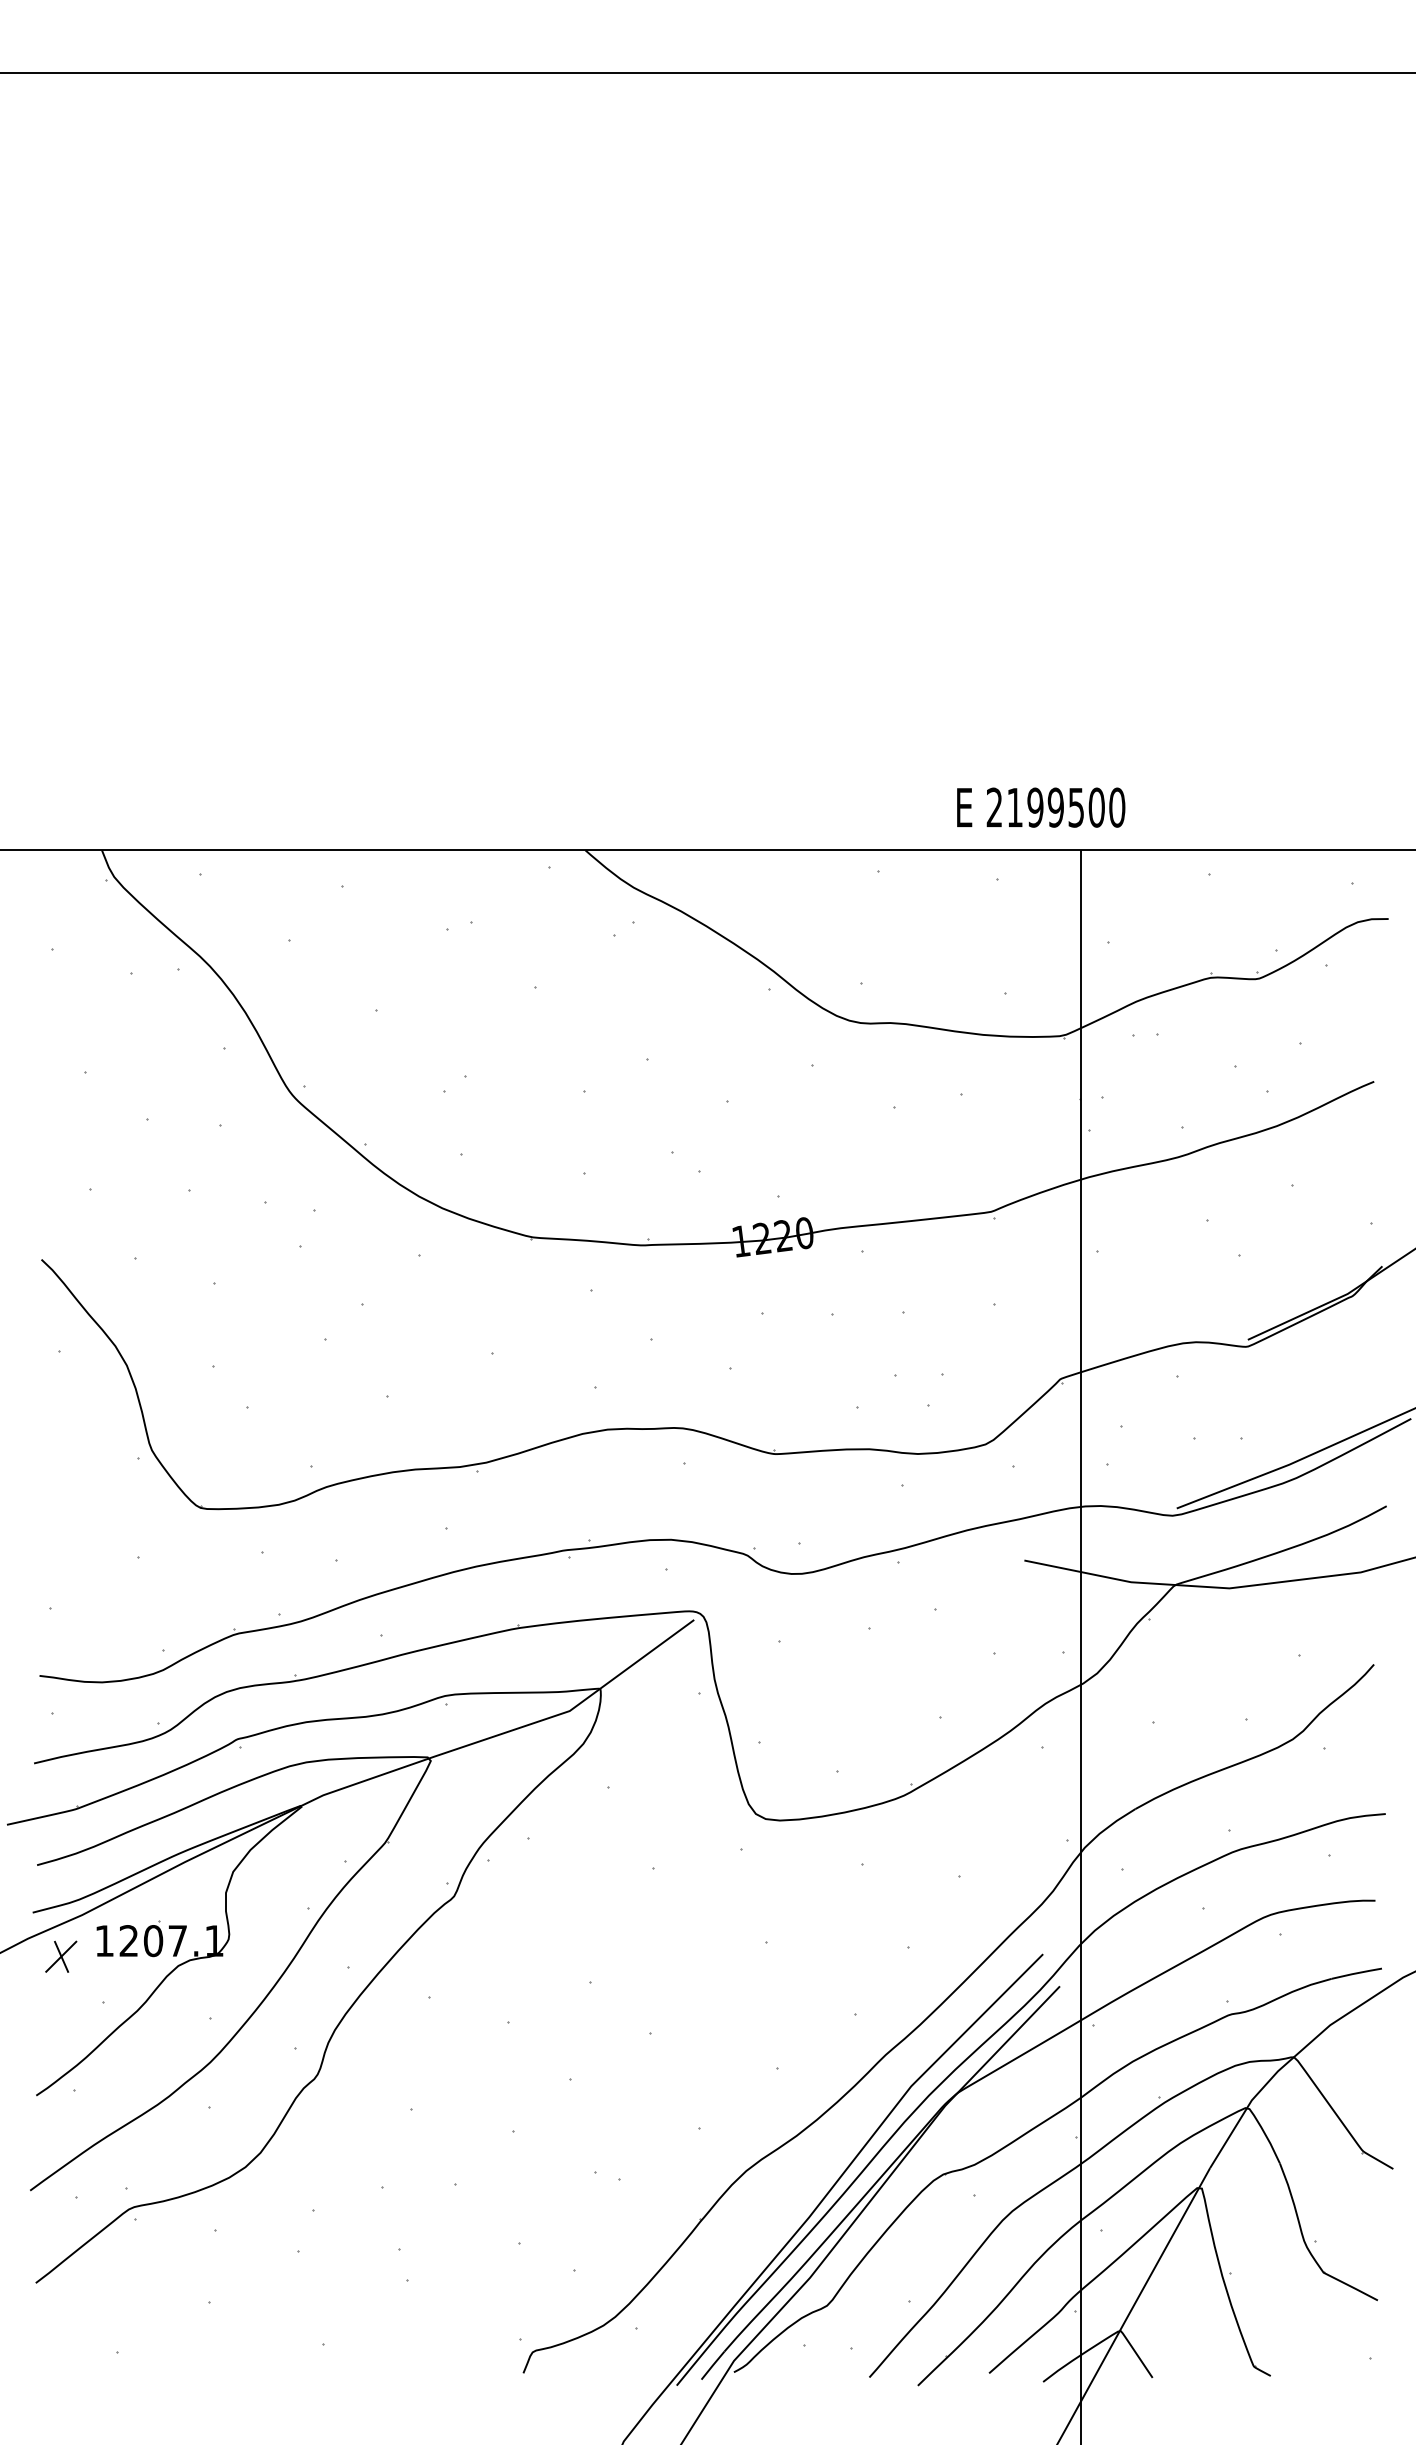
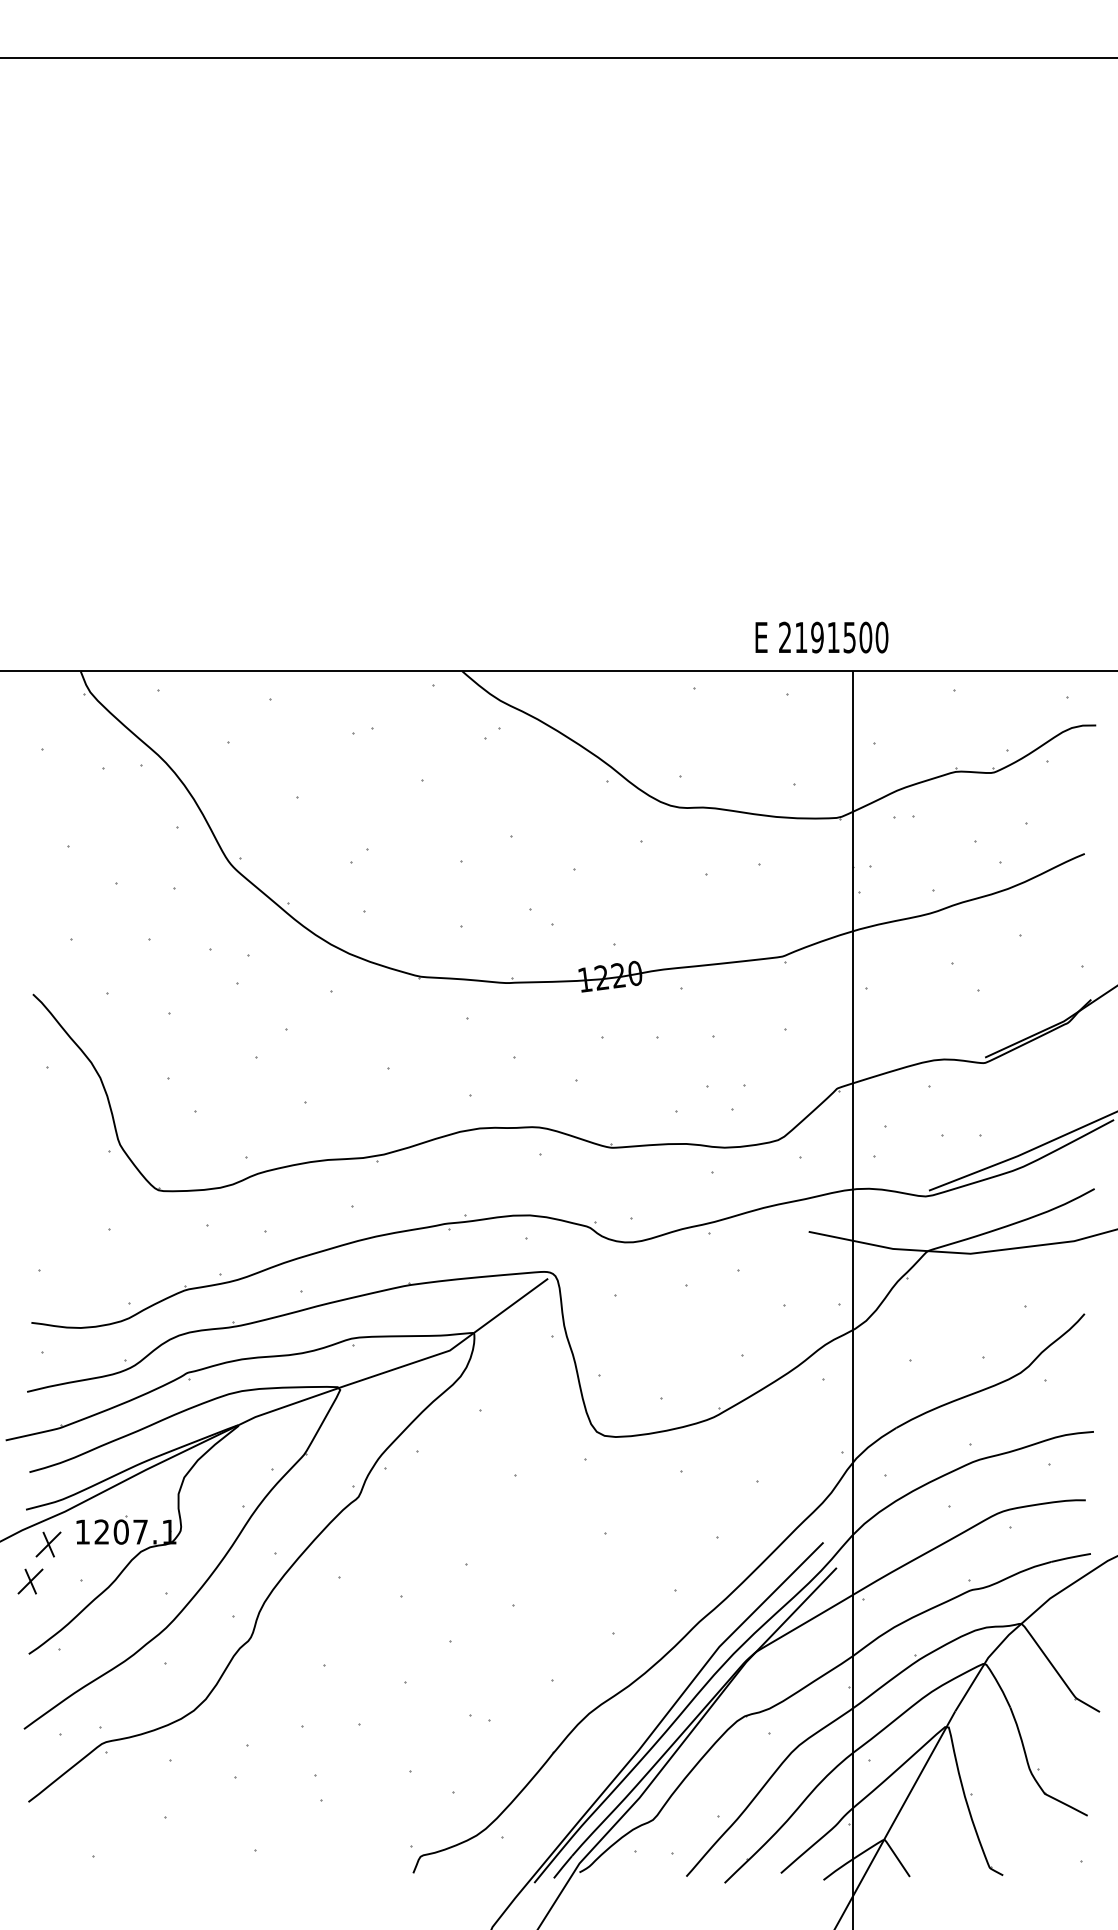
text: (1055, 807) -> (833, 637), 2199500 -> 2191500
part: (38, 2003) -> (30, 1581), added

